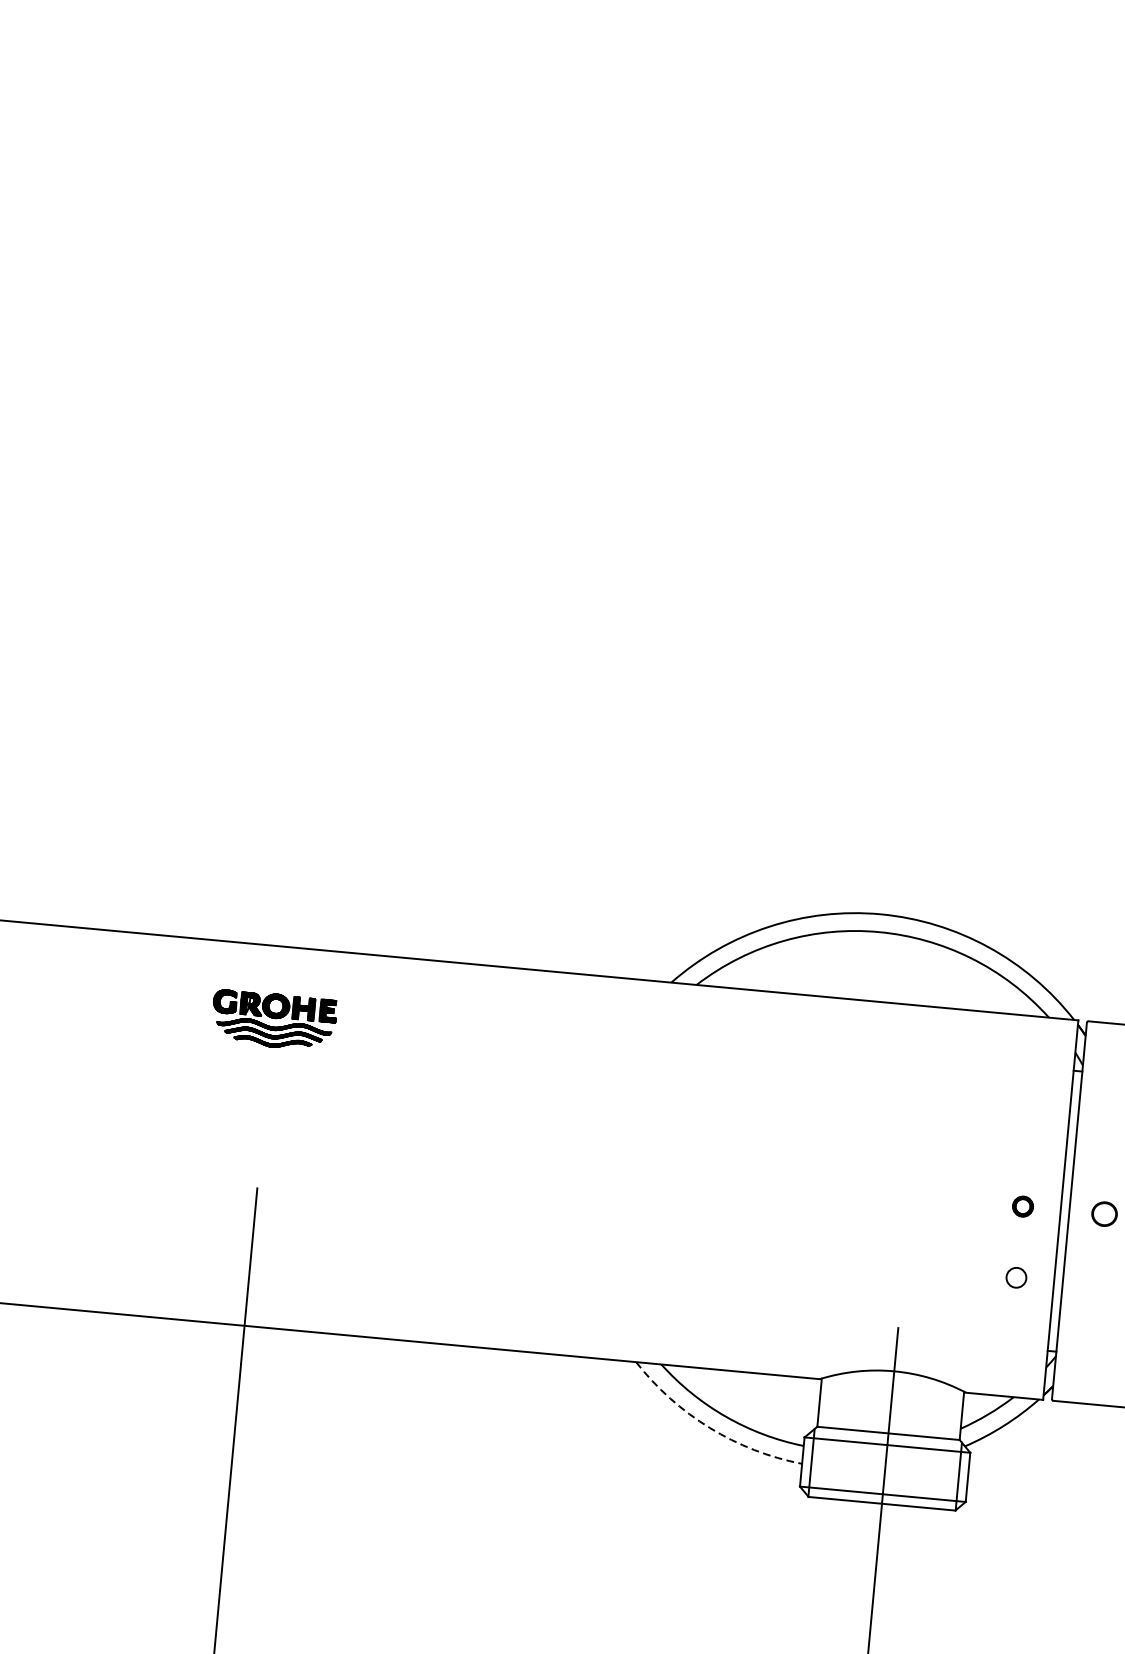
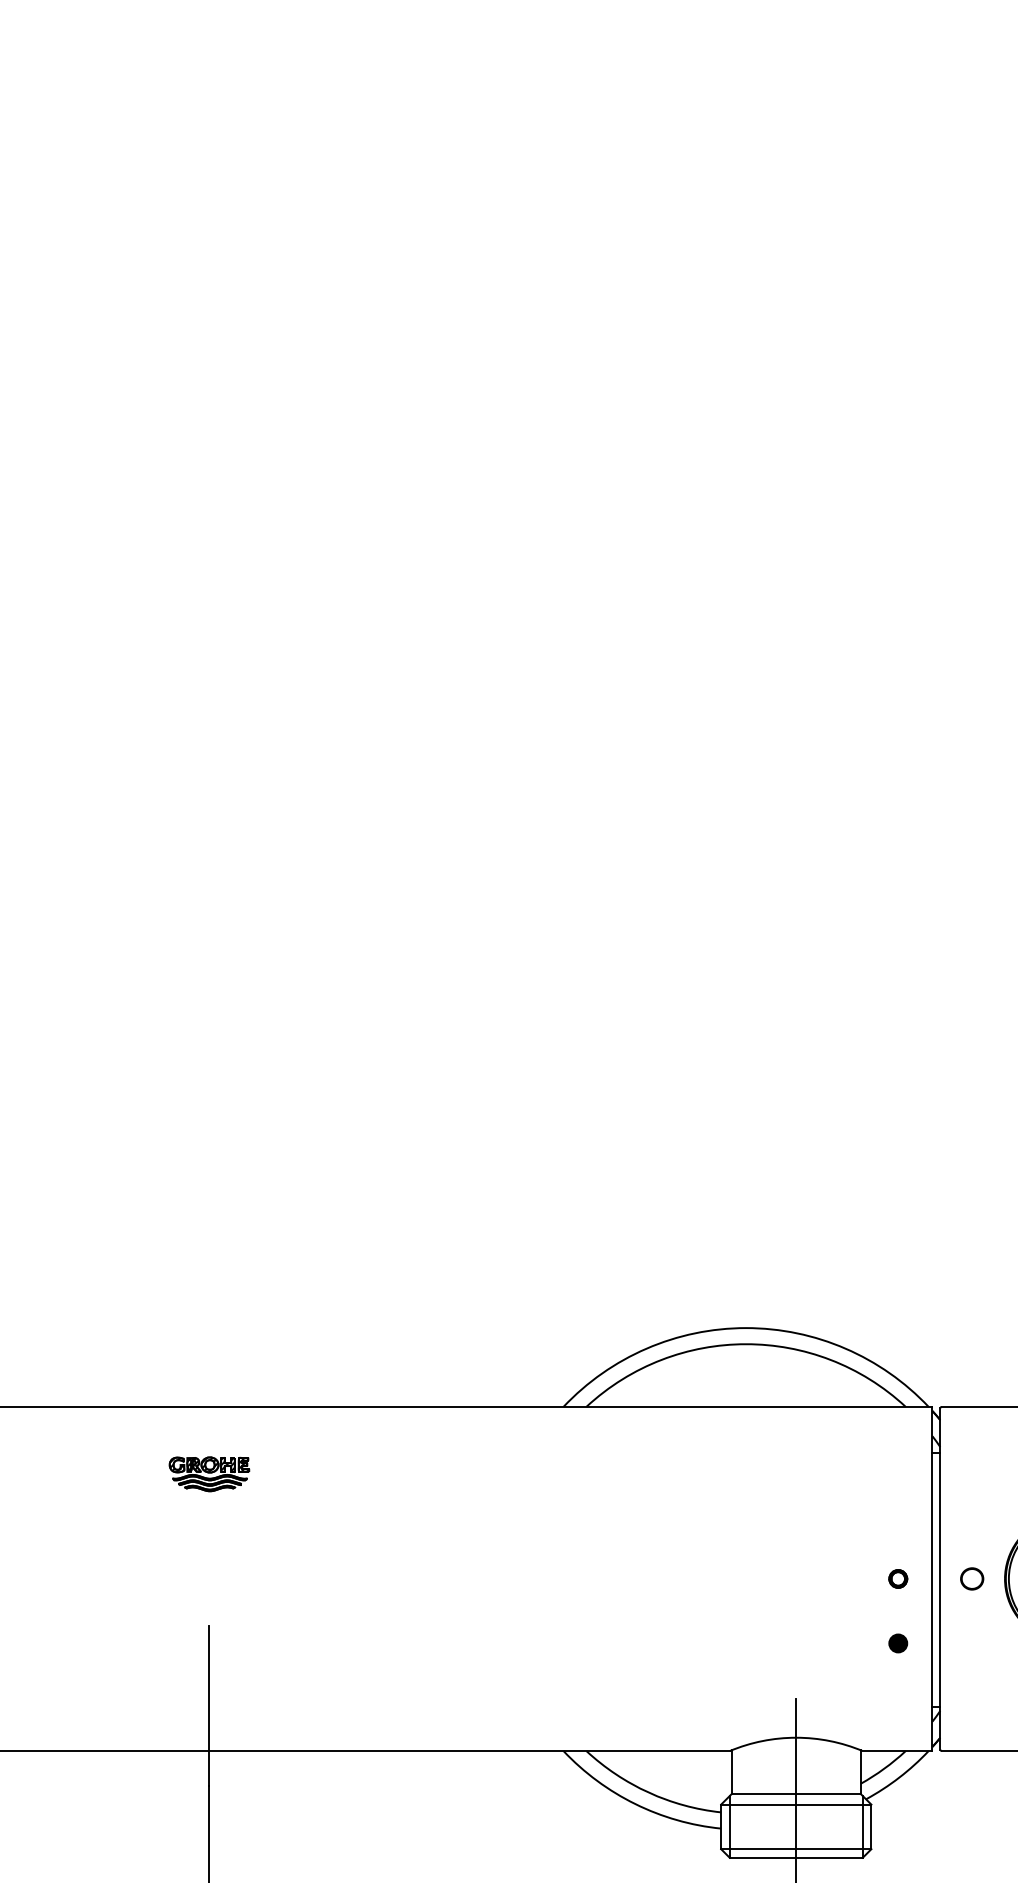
part: (273, 1020) -> (209, 1474), size x0.71
fill: (1016, 1277) -> (898, 1643), added
arc: (710, 1428) -> (635, 1804), dashed -> solid

